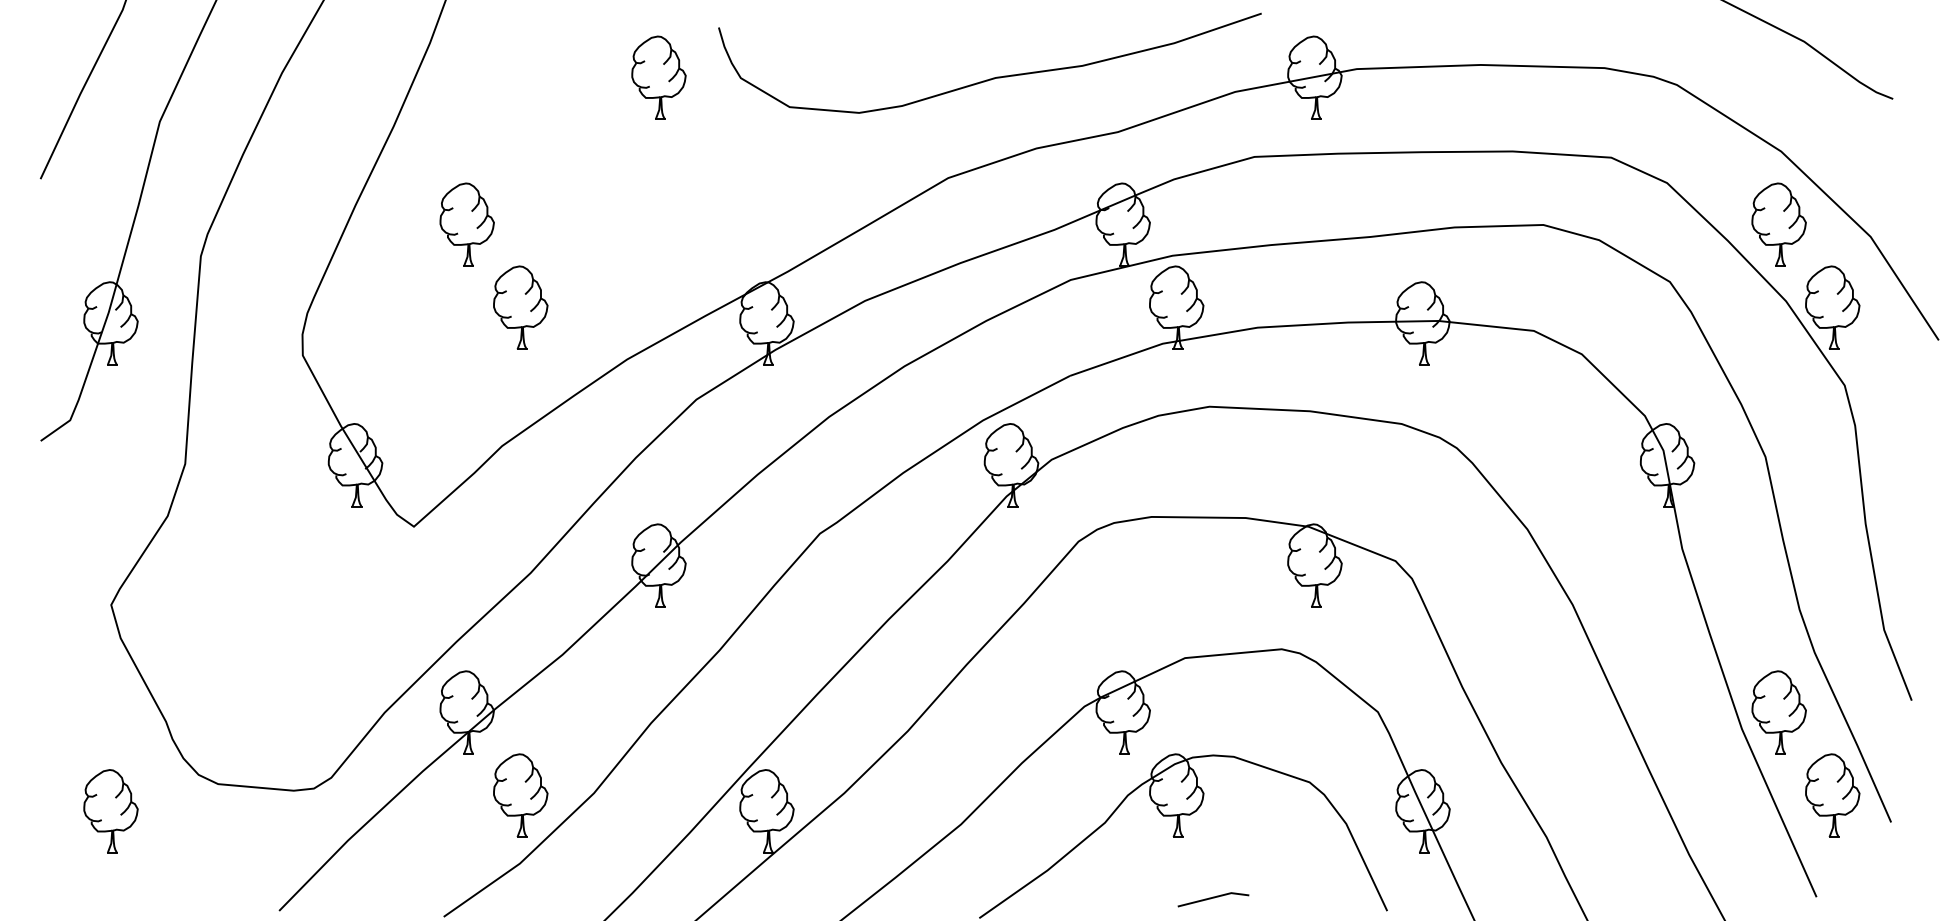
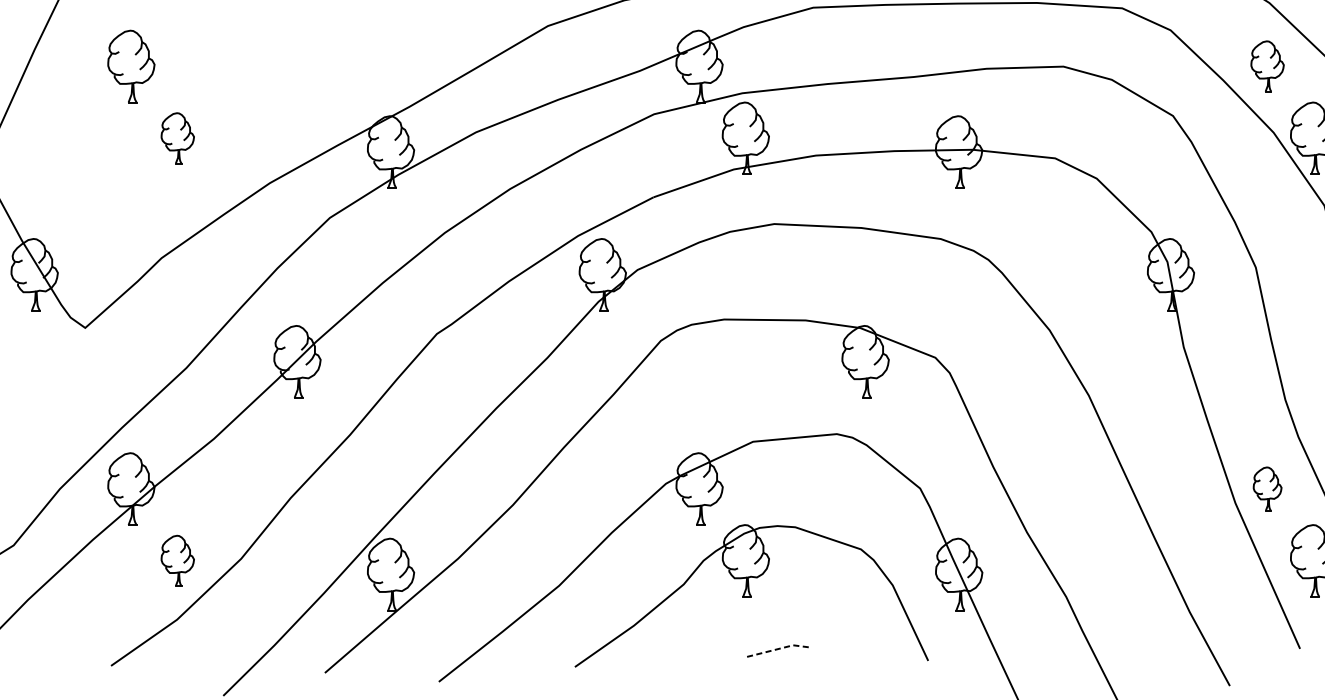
part: (1778, 224) -> (1267, 66), size x0.7
part: (520, 307) -> (177, 138), size x0.7
part: (1778, 712) -> (1267, 488), size x0.6
part: (520, 795) -> (177, 560), size x0.7
line: (1214, 897) -> (778, 649), solid -> dashed

